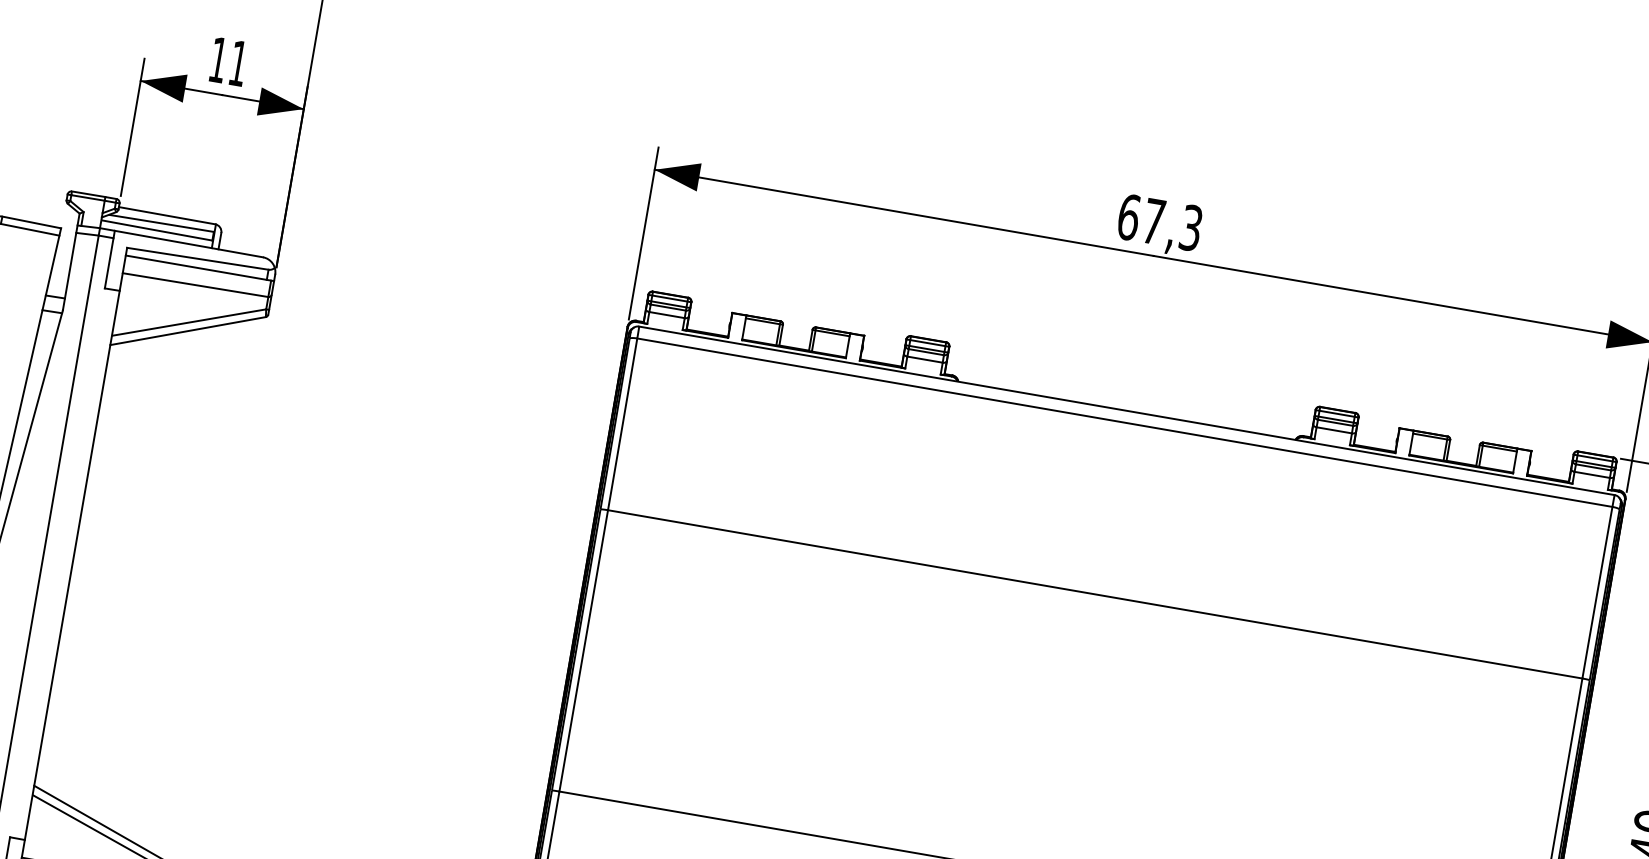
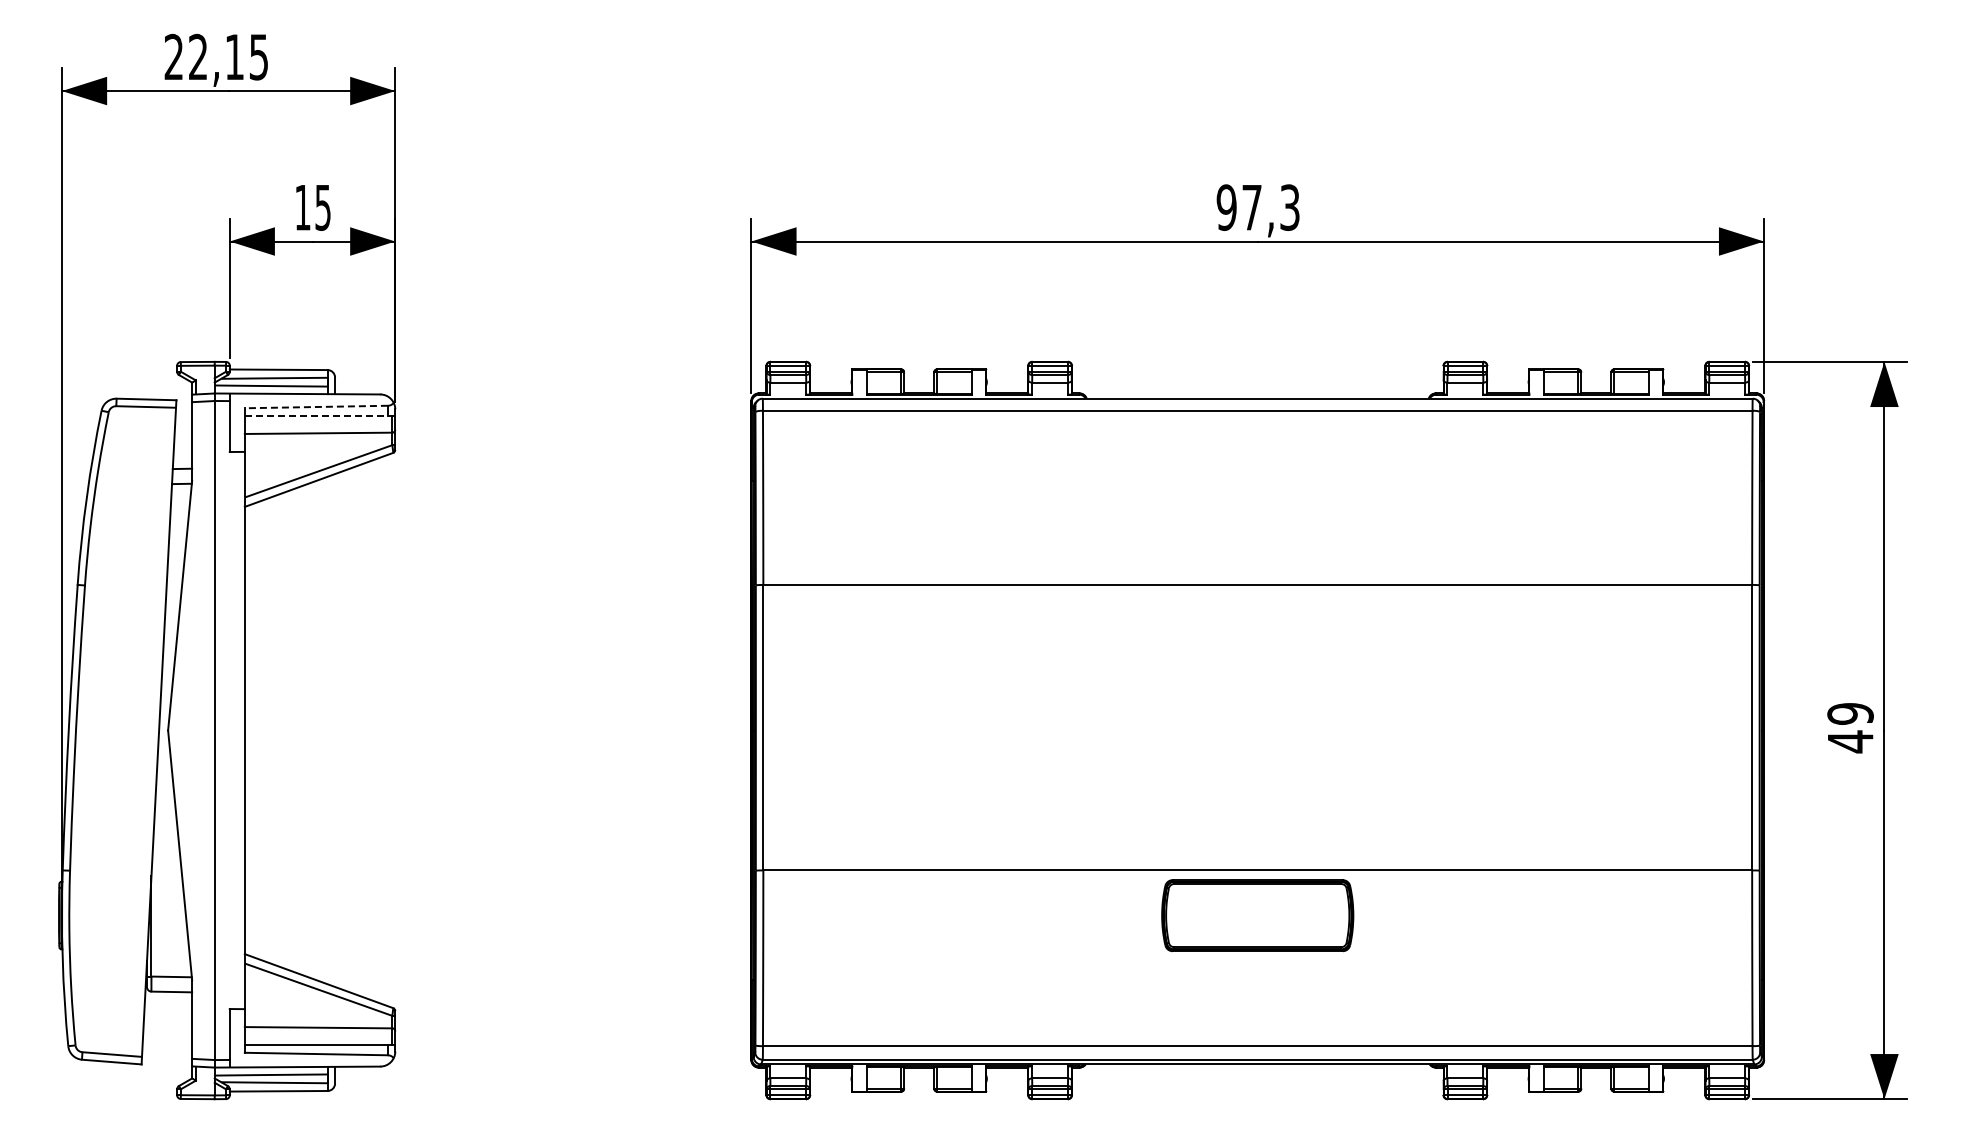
text: (237, 63) -> (322, 207), 11 -> 15
text: (1128, 217) -> (1226, 207), 67,3 -> 97,3
line: (197, 259) -> (316, 407), solid -> dashed
line: (199, 268) -> (319, 416), solid -> dashed

